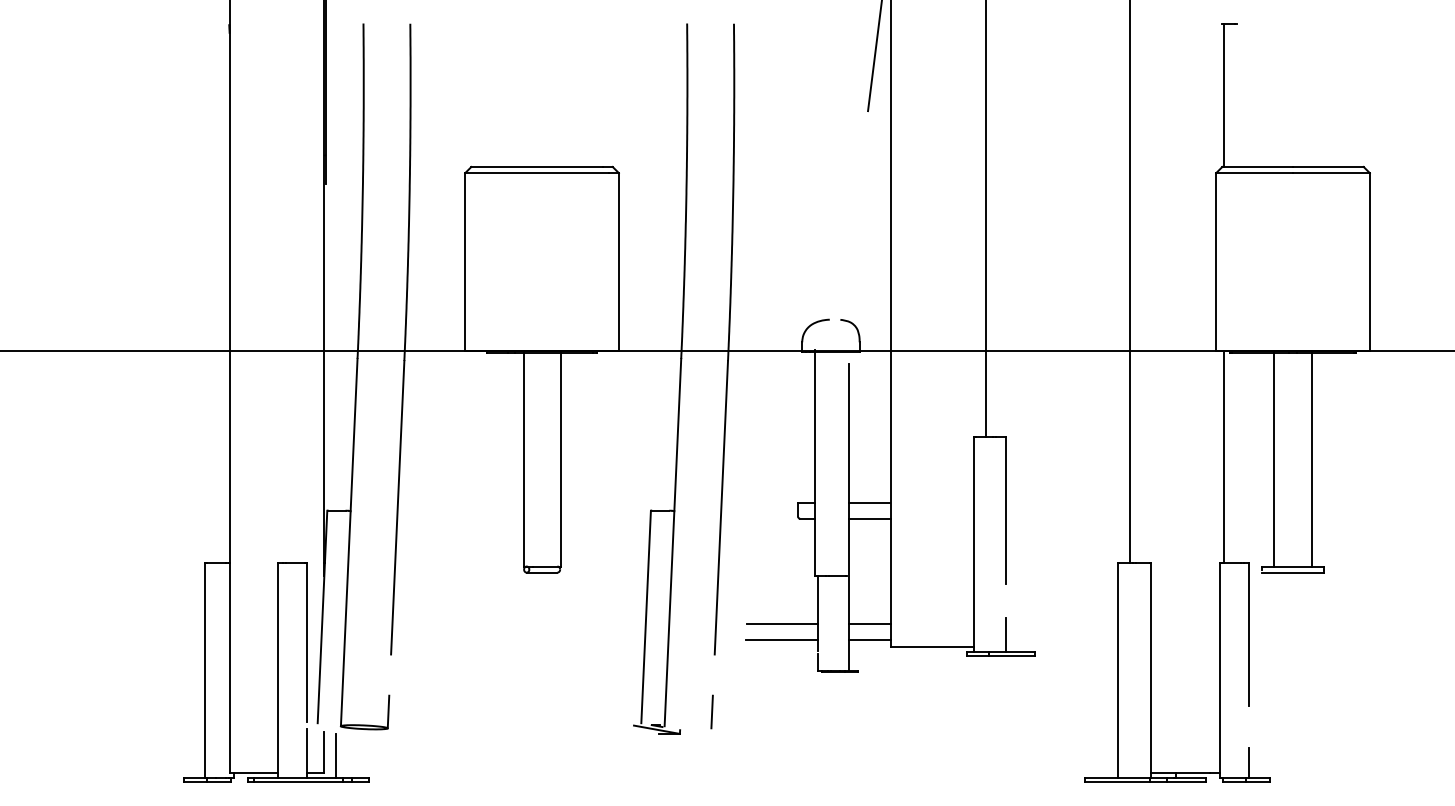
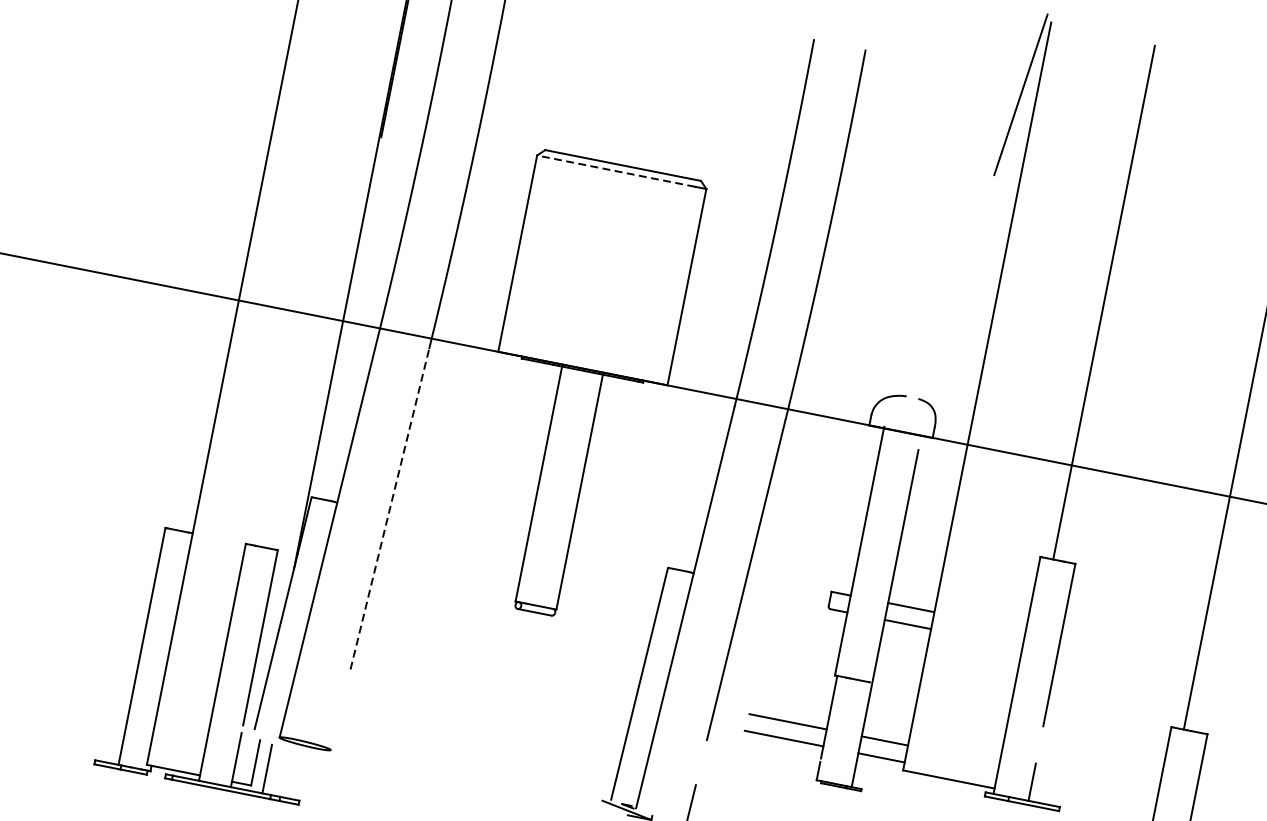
line: (536, 173) -> (615, 171), solid -> dashed
line: (397, 507) -> (389, 509), solid -> dashed
line: (388, 711) -> (335, 731), removed

